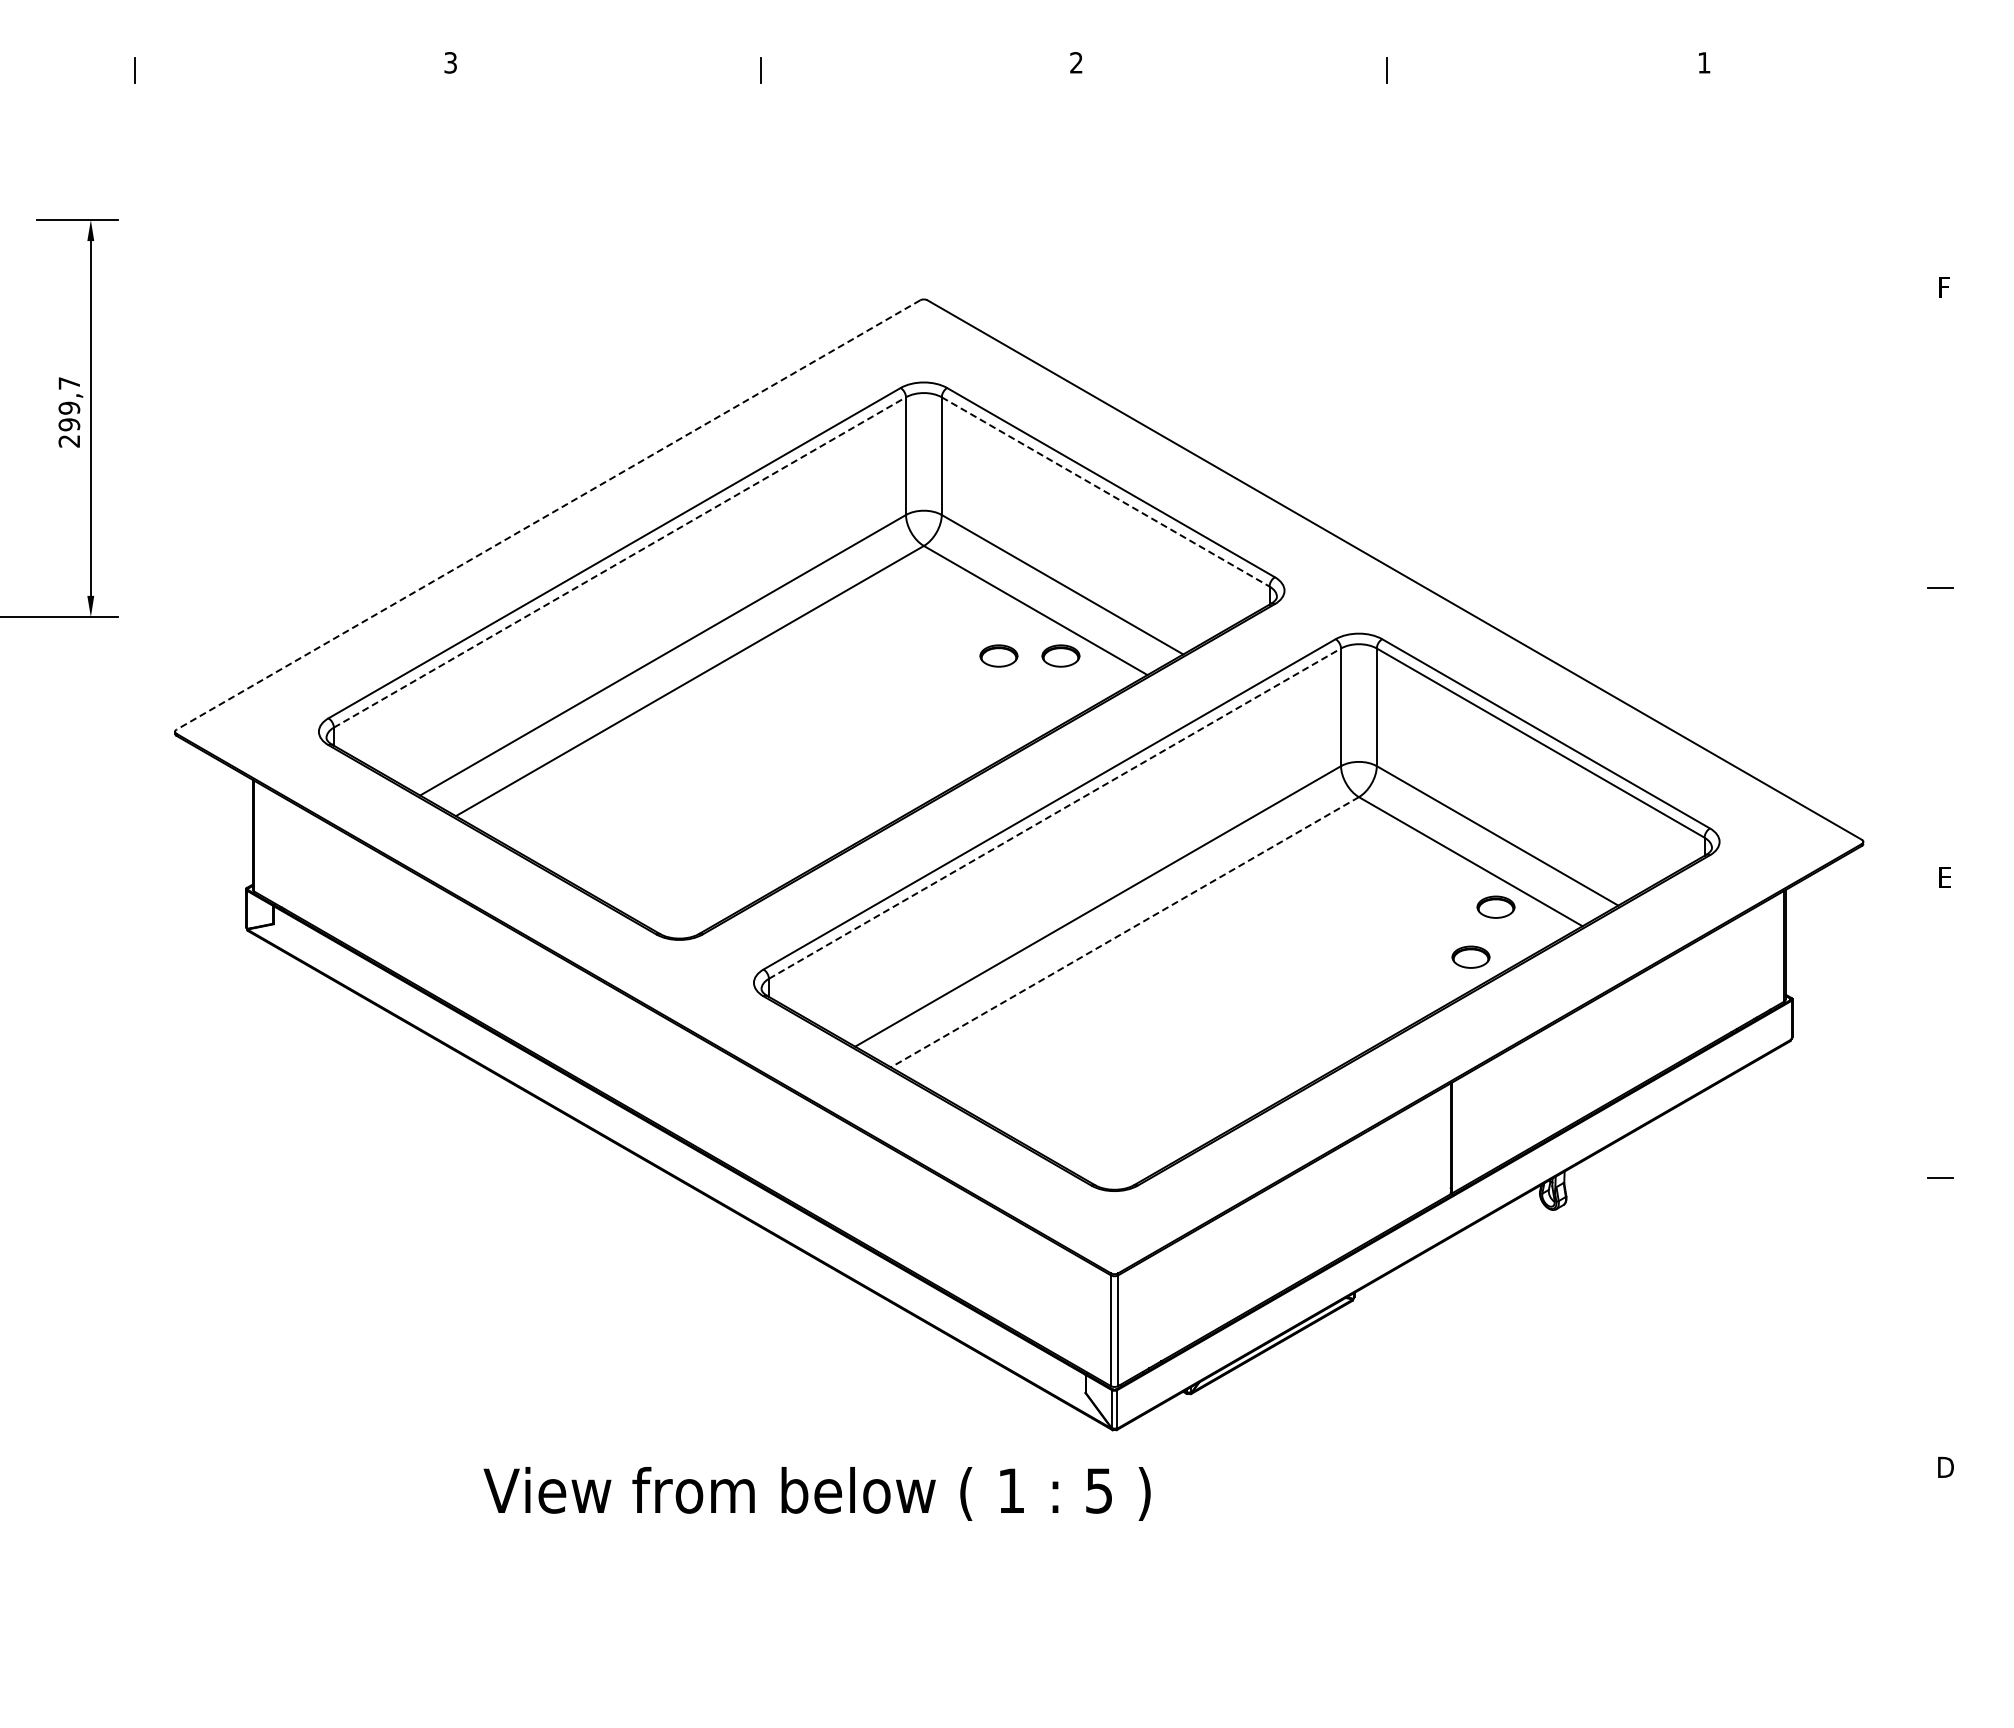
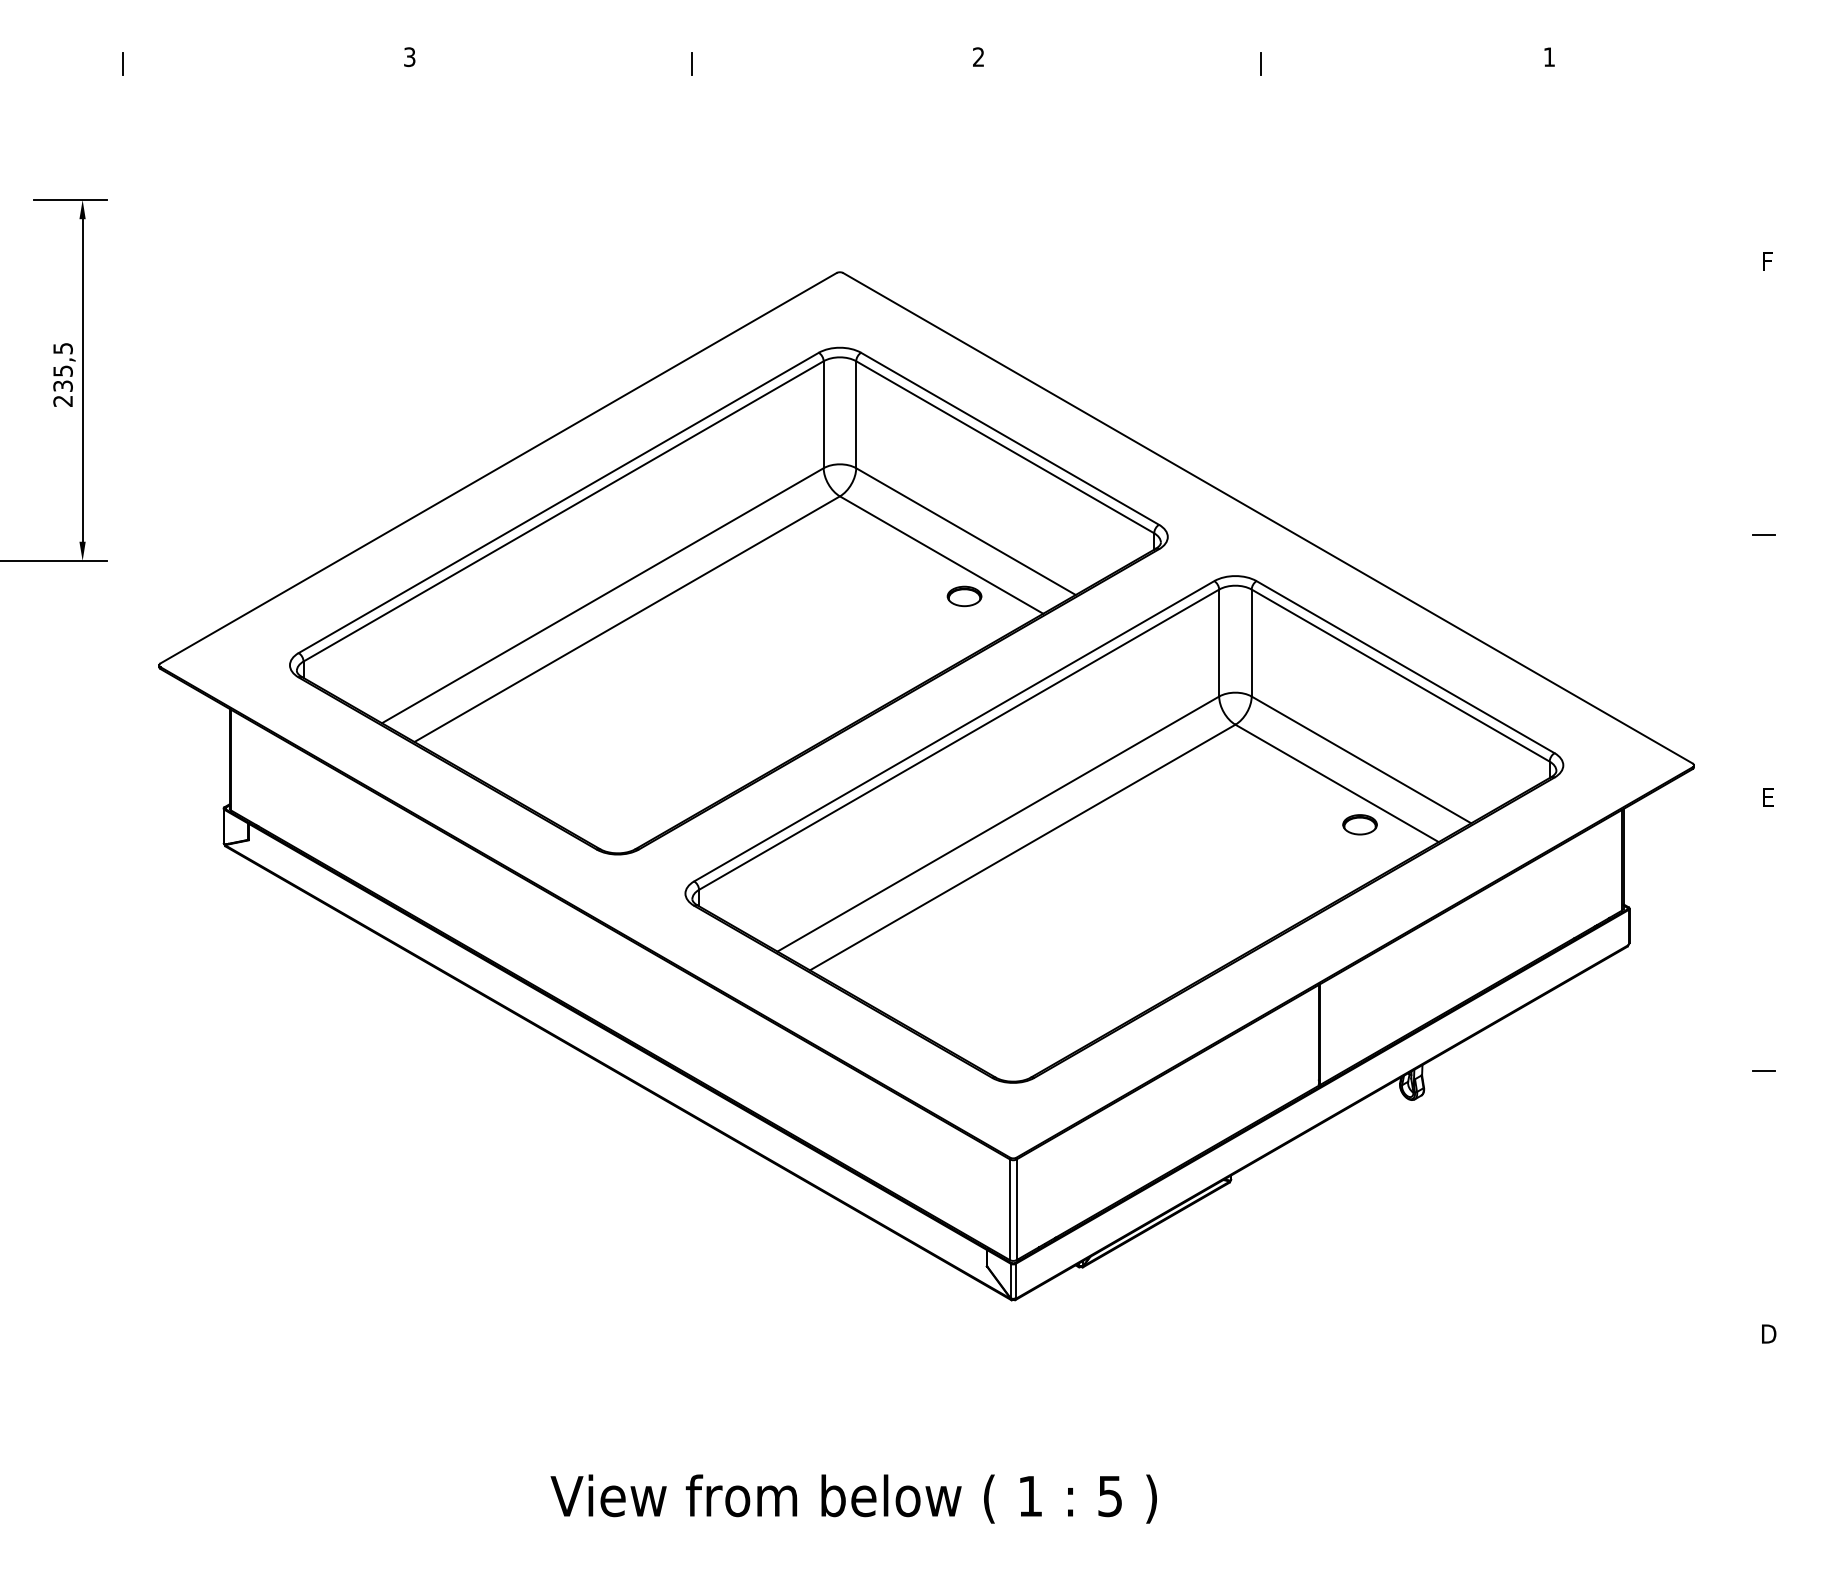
text: (69, 404) -> (63, 367), 299,7 -> 235,5
line: (1106, 492) -> (1005, 447), dashed -> solid
line: (548, 515) -> (498, 468), dashed -> solid
line: (620, 562) -> (564, 511), dashed -> solid
part: (998, 655) -> (907, 595), removed
line: (1055, 813) -> (959, 739), dashed -> solid
line: (1124, 932) -> (1022, 847), dashed -> solid
part: (1470, 956) -> (1336, 869), removed
text: (816, 1493) -> (853, 1498), moved

